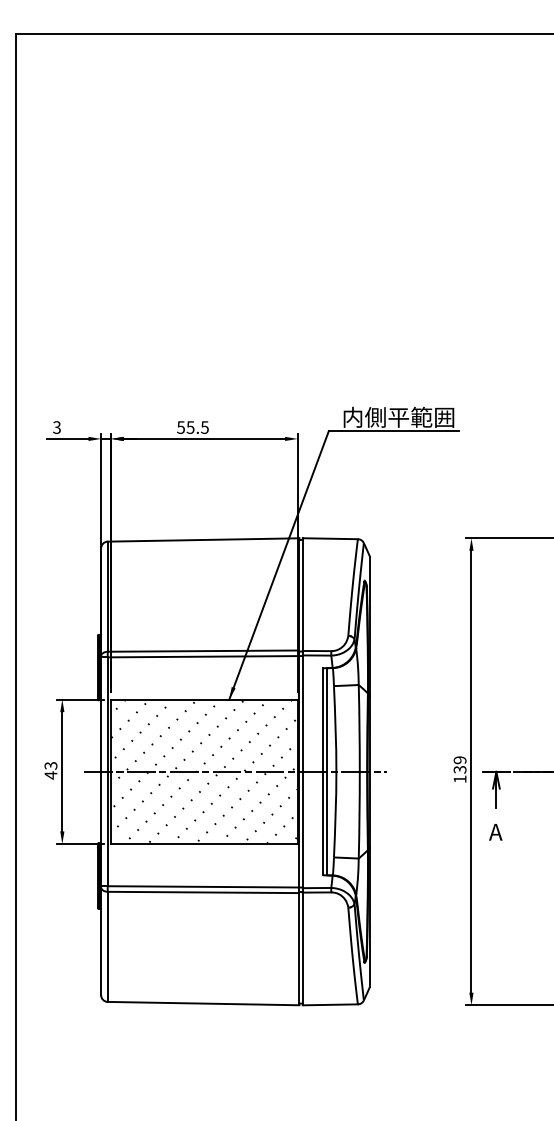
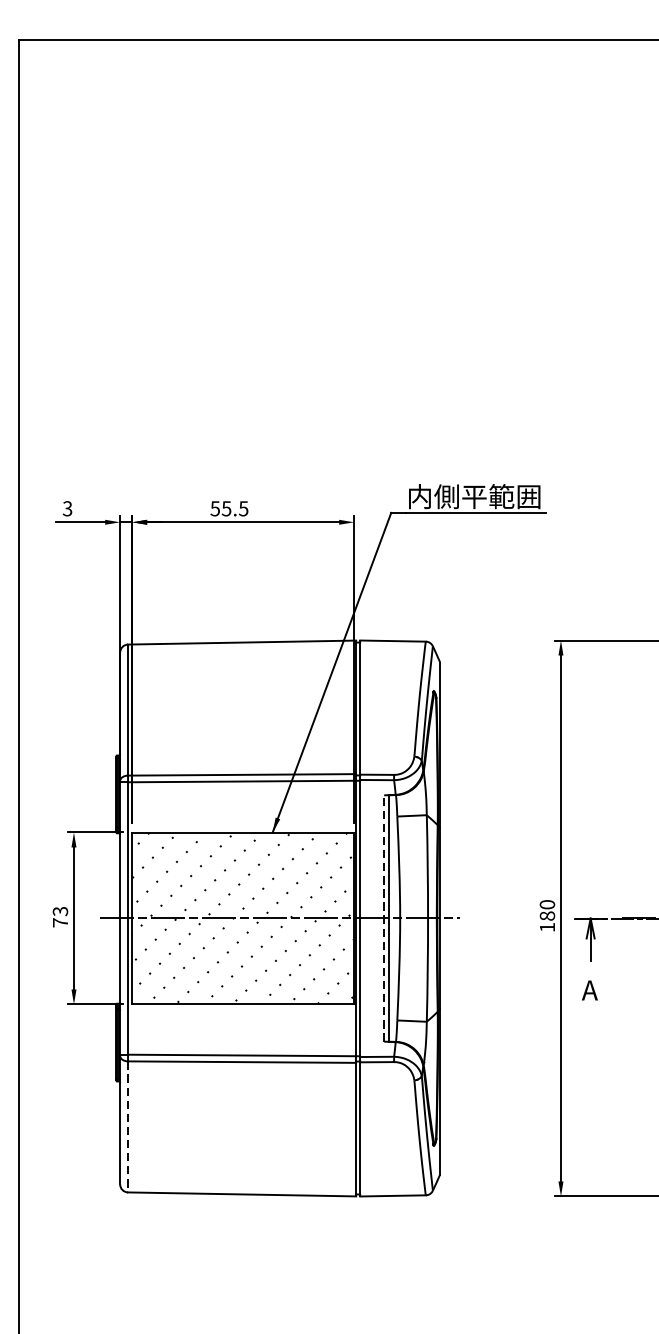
text: (459, 764) -> (546, 909), 139 -> 180
line: (322, 771) -> (383, 918), solid -> dashed
text: (50, 775) -> (59, 922), 43 -> 73
line: (107, 947) -> (127, 1127), solid -> dashed

